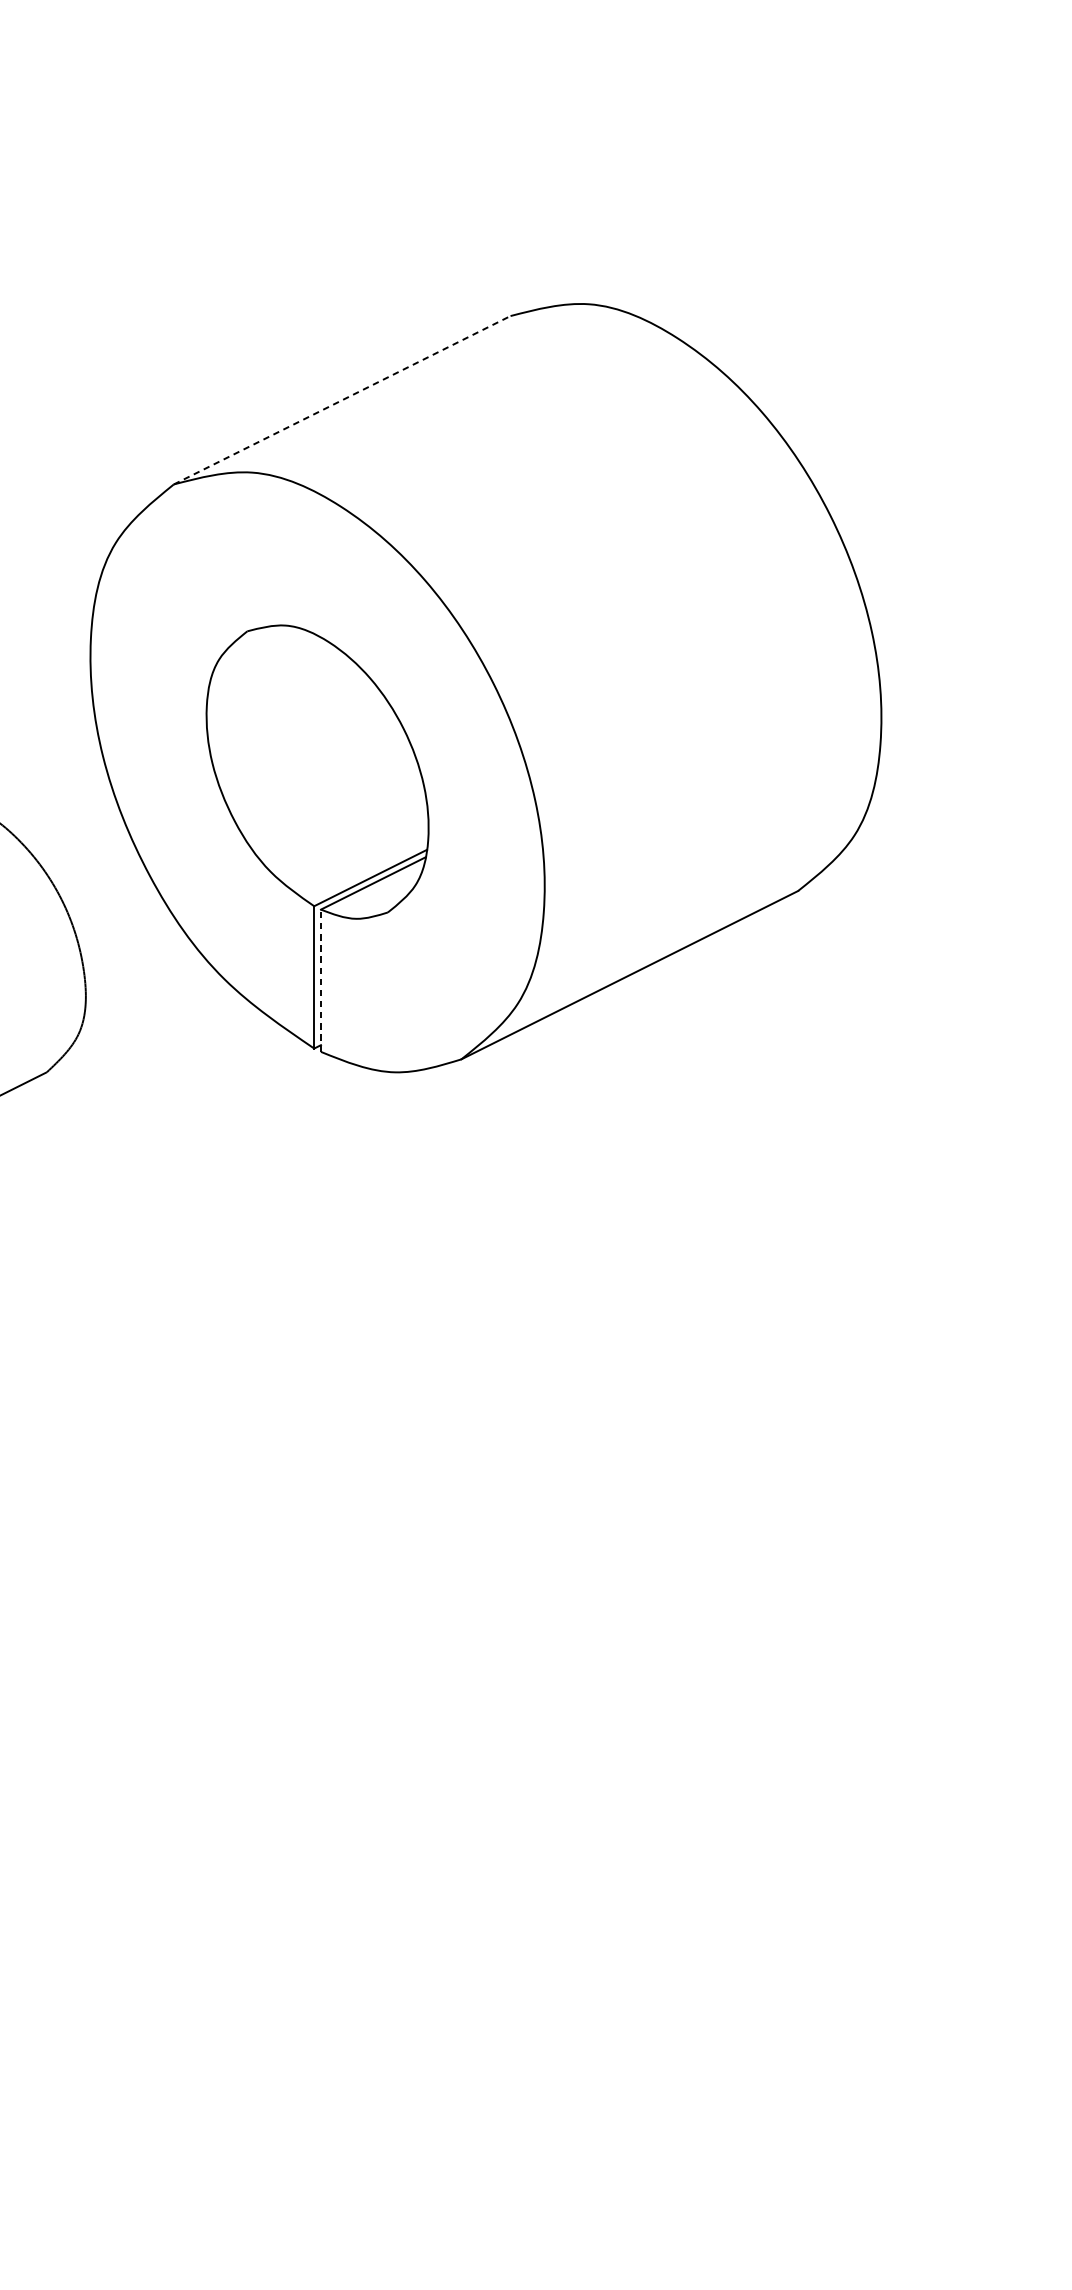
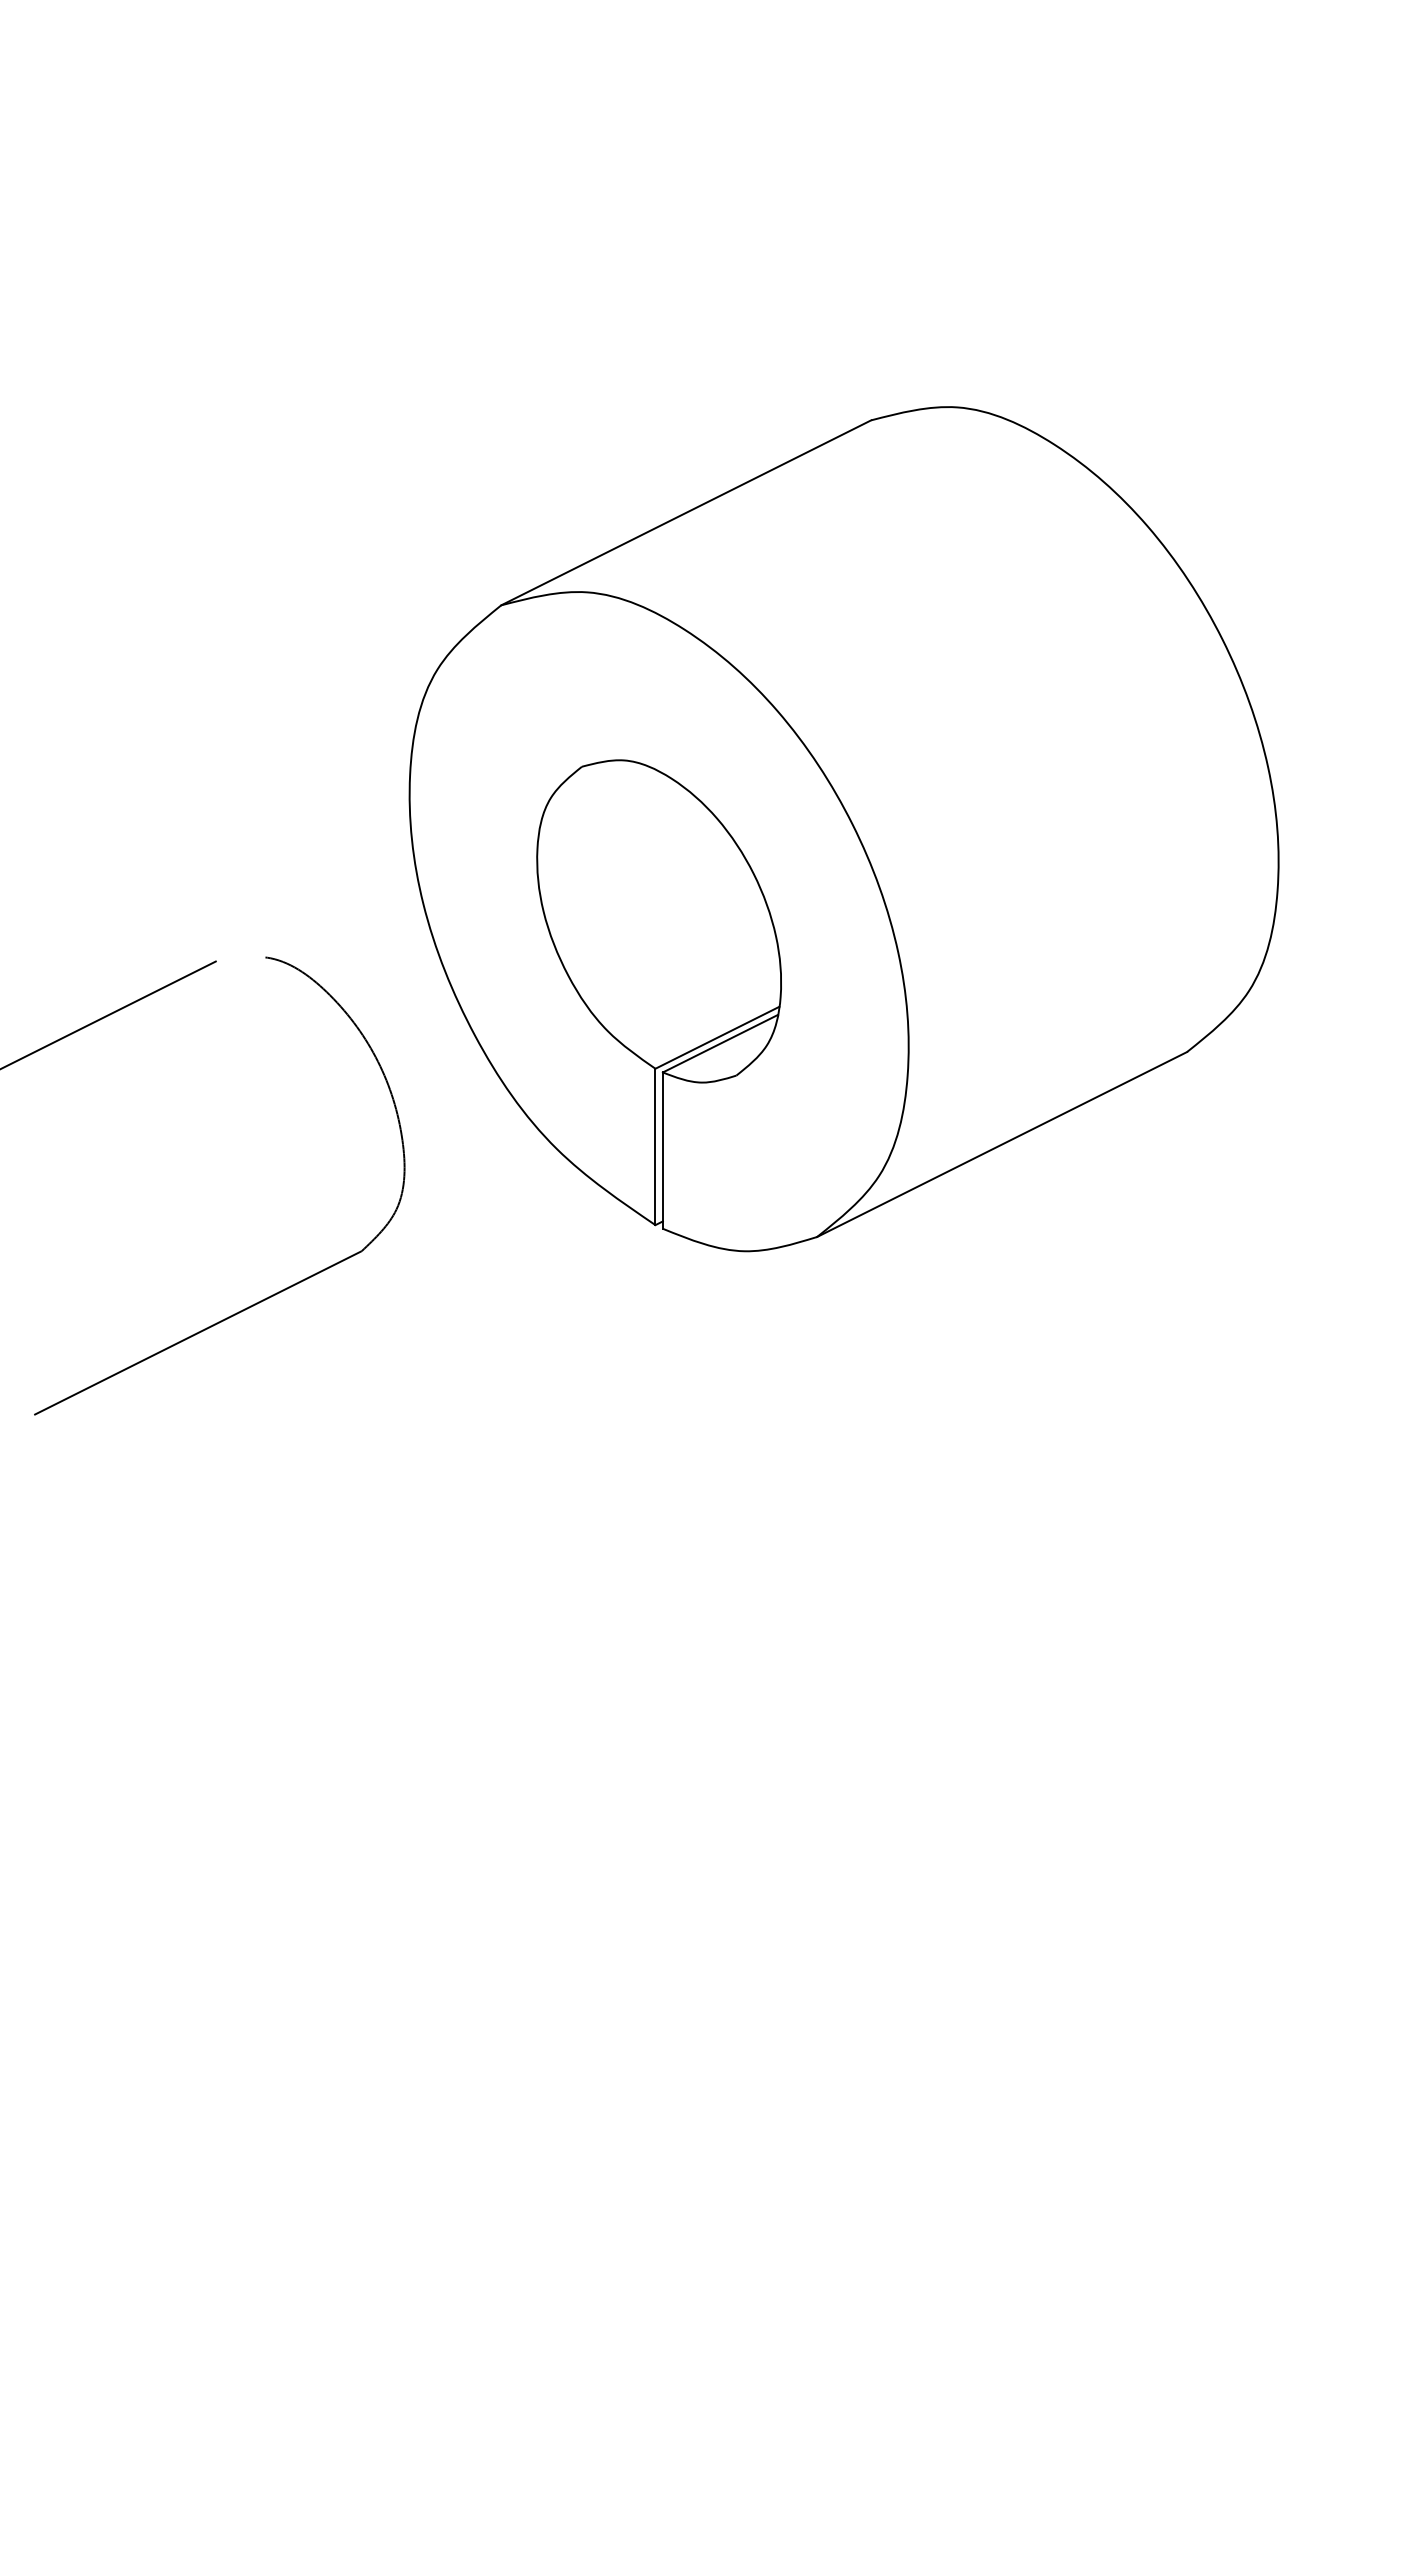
line: (342, 399) -> (686, 512), dashed -> solid
line: (320, 980) -> (662, 1150), dashed -> solid

